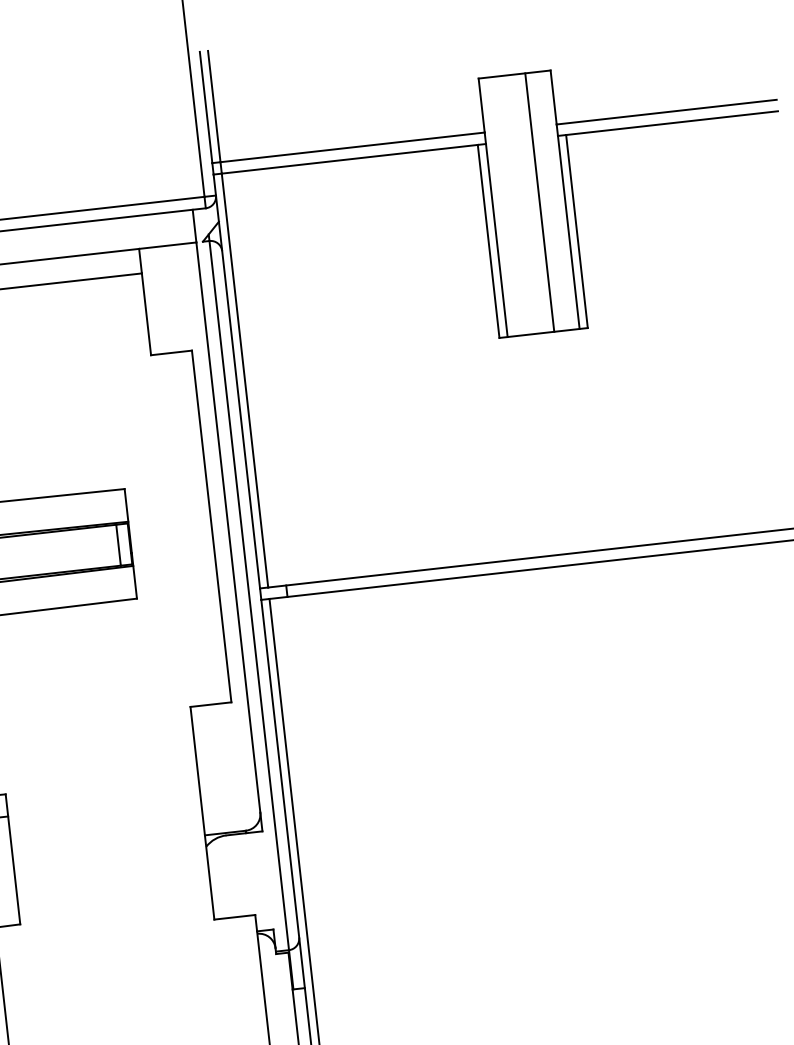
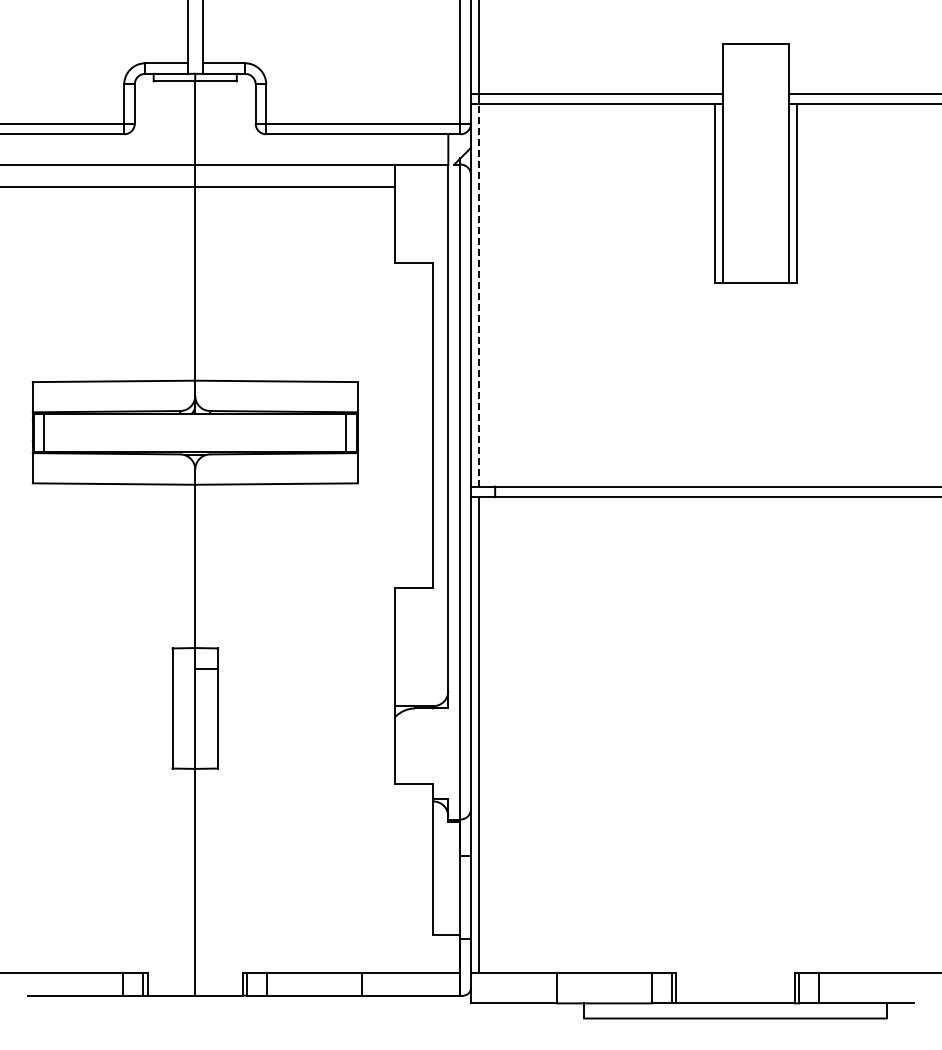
line: (539, 201) -> (765, 162), removed
line: (244, 379) -> (478, 294), solid -> dashed

